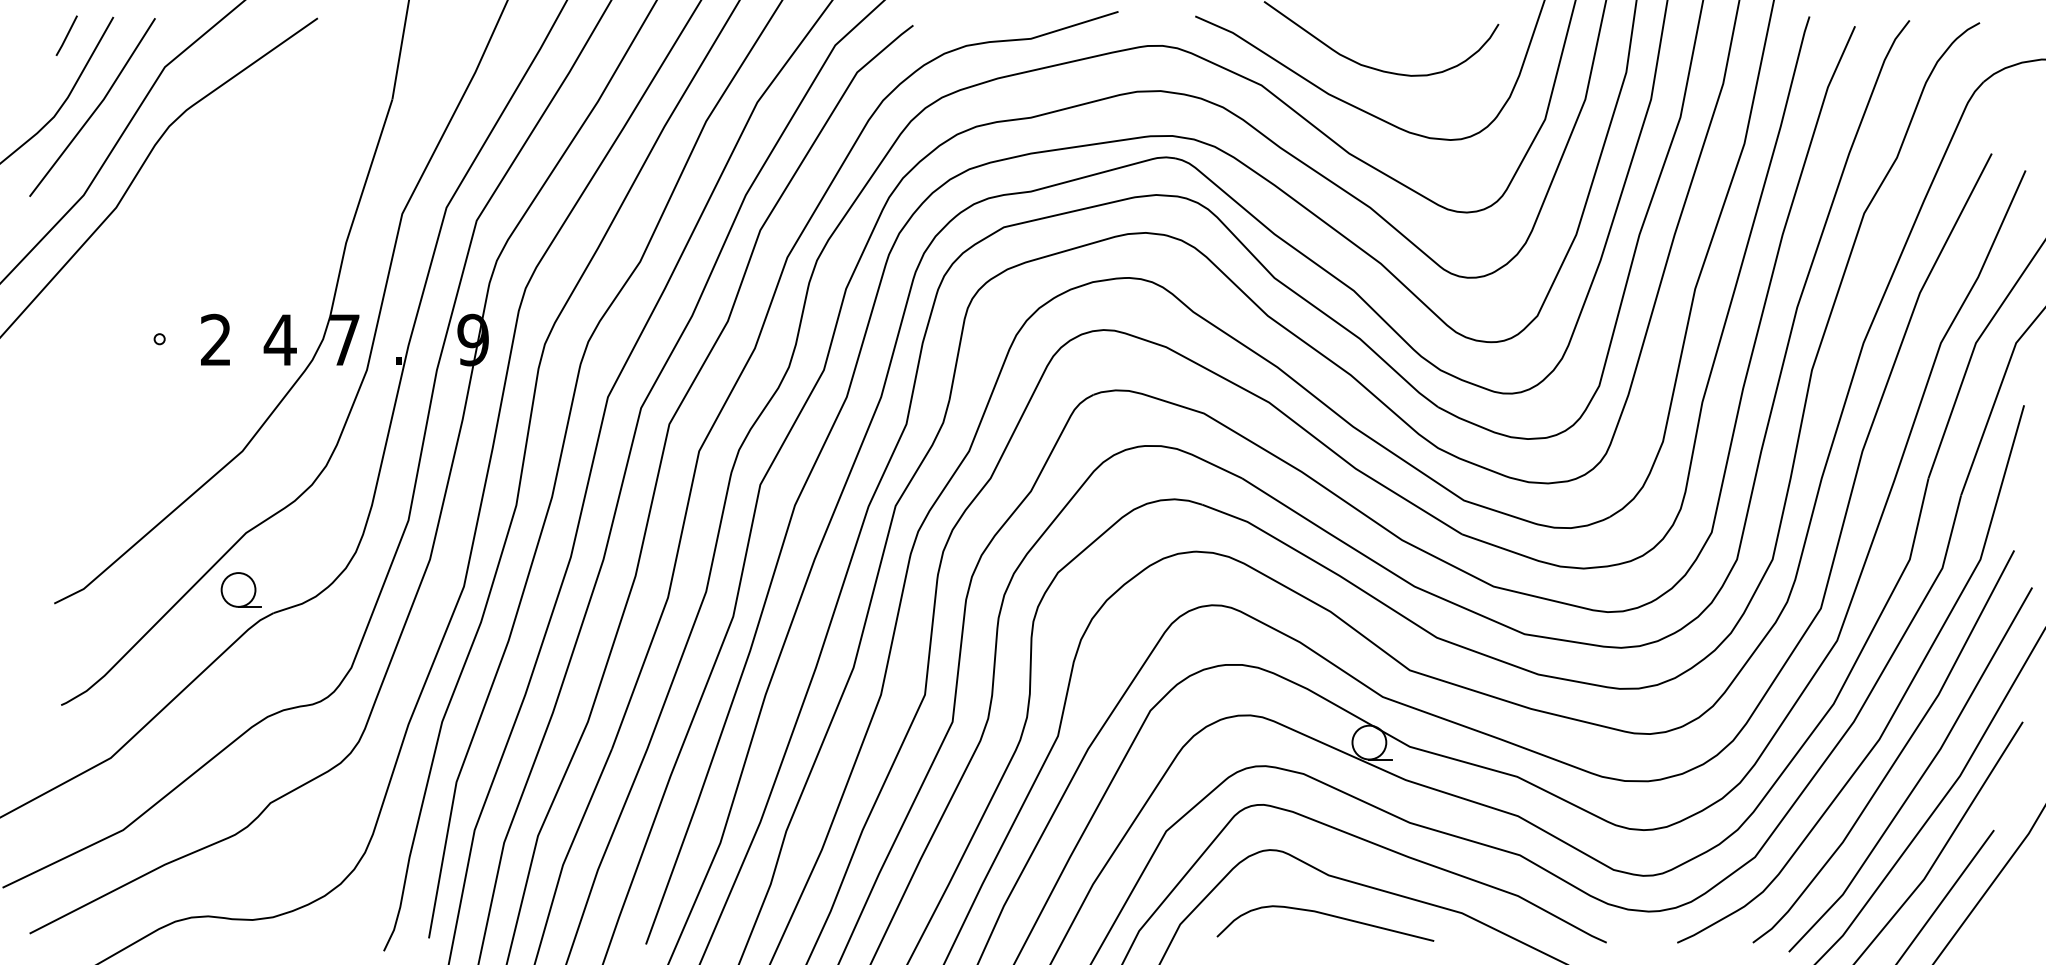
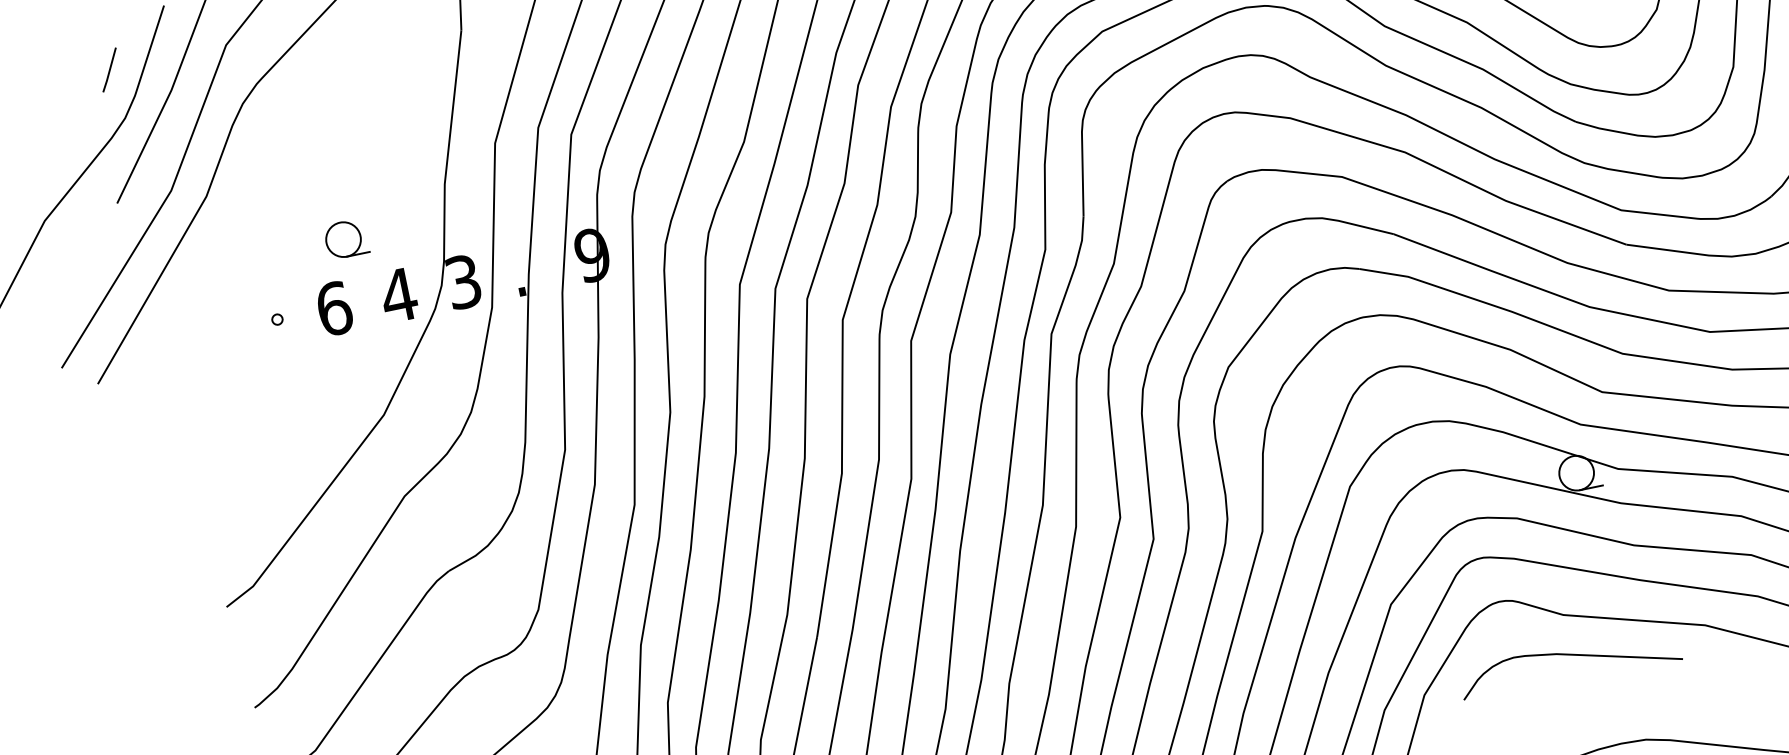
line: (66, 35) -> (109, 69), moved
text: (216, 339) -> (334, 308), 2 -> 6
text: (344, 339) -> (463, 281), 7 -> 3
part: (240, 589) -> (345, 238), moved

